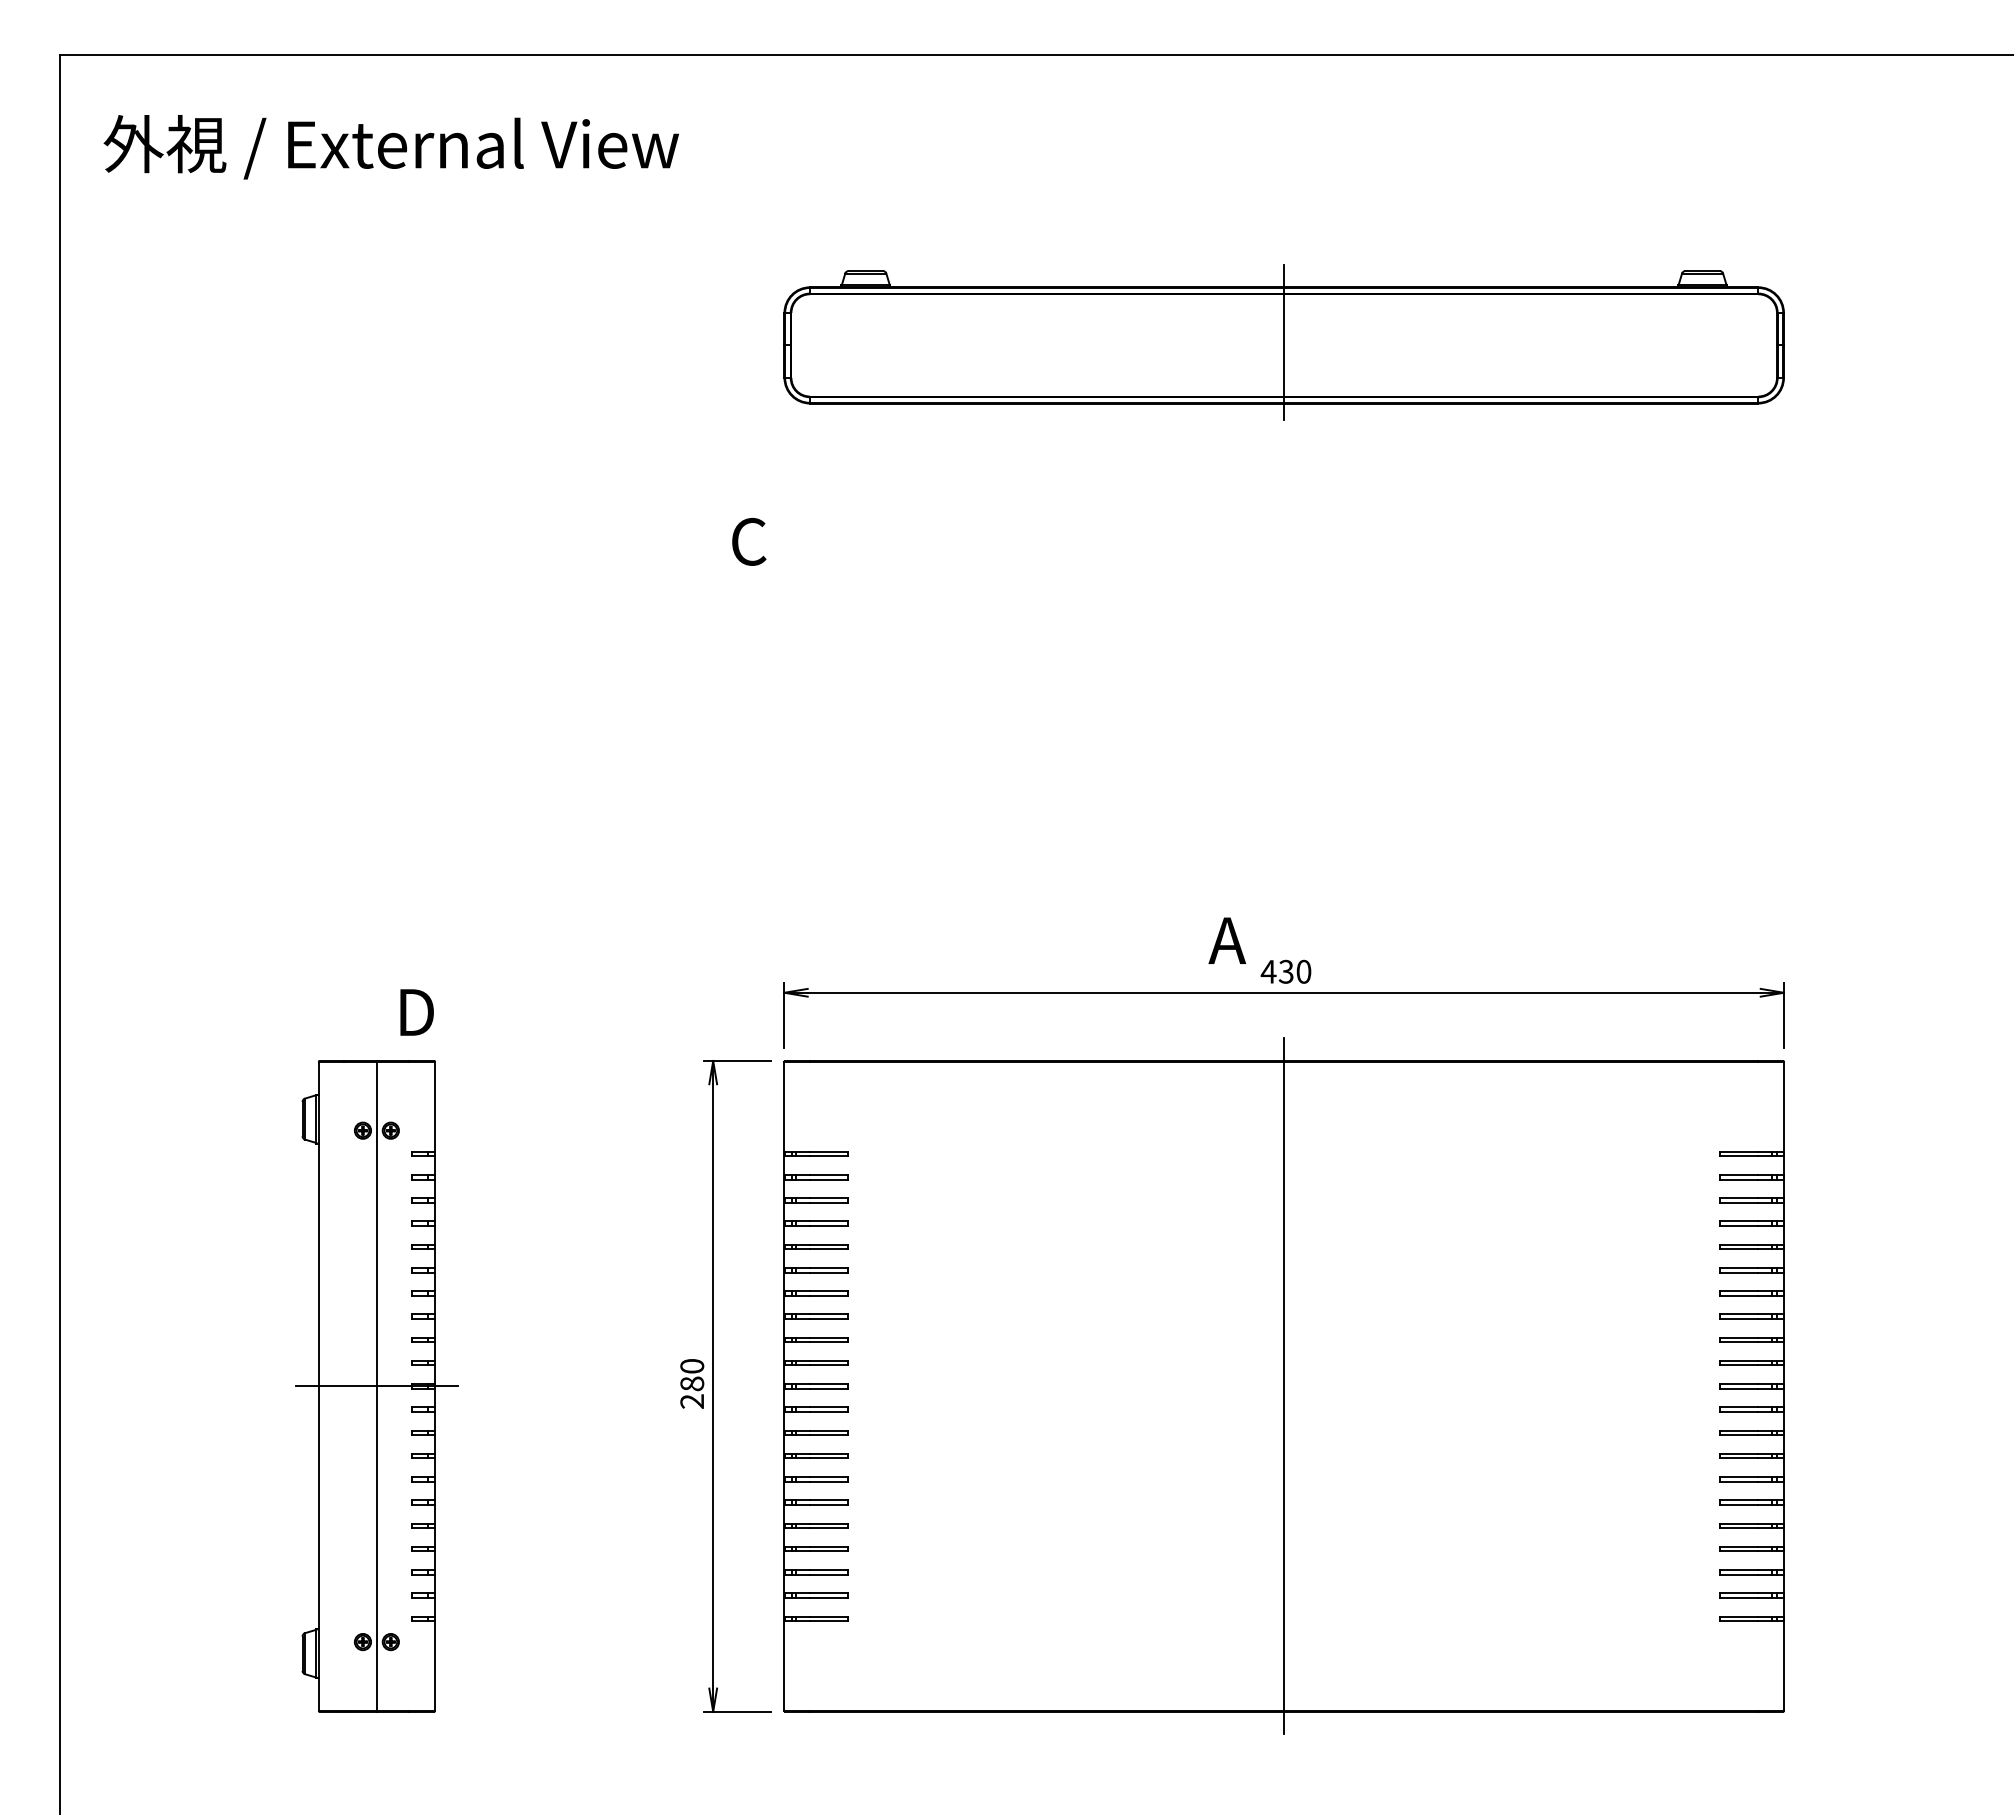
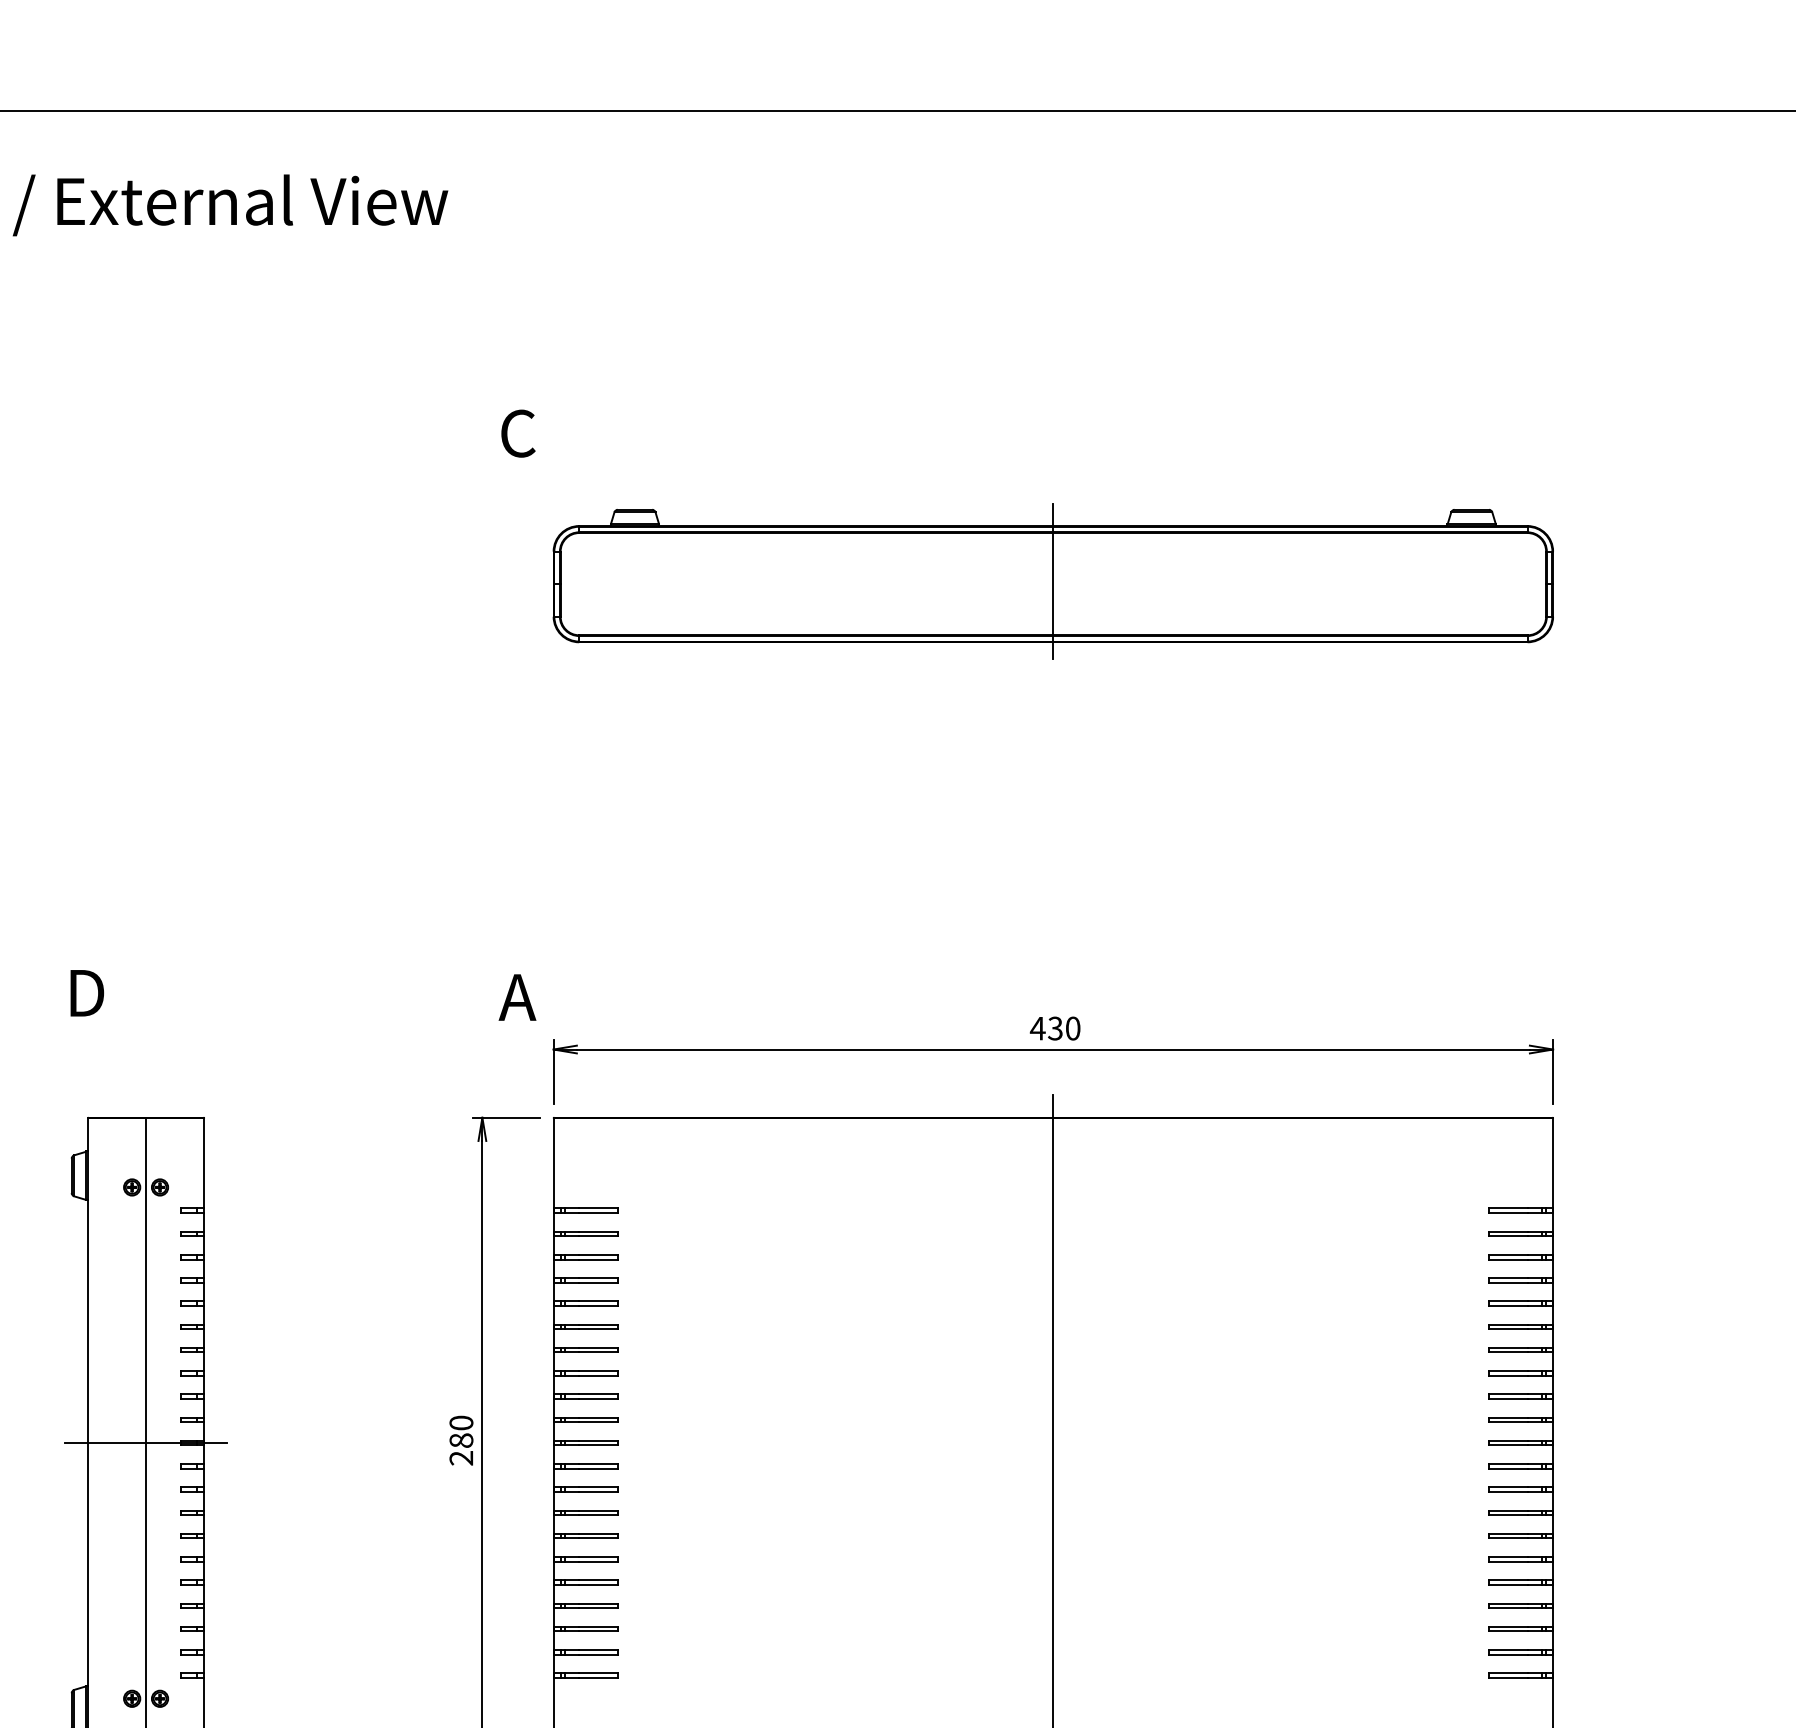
part: (1283, 342) -> (1052, 581), moved
text: (749, 541) -> (518, 433), moved
text: (1227, 940) -> (517, 997), moved
text: (416, 1012) -> (86, 993), moved

